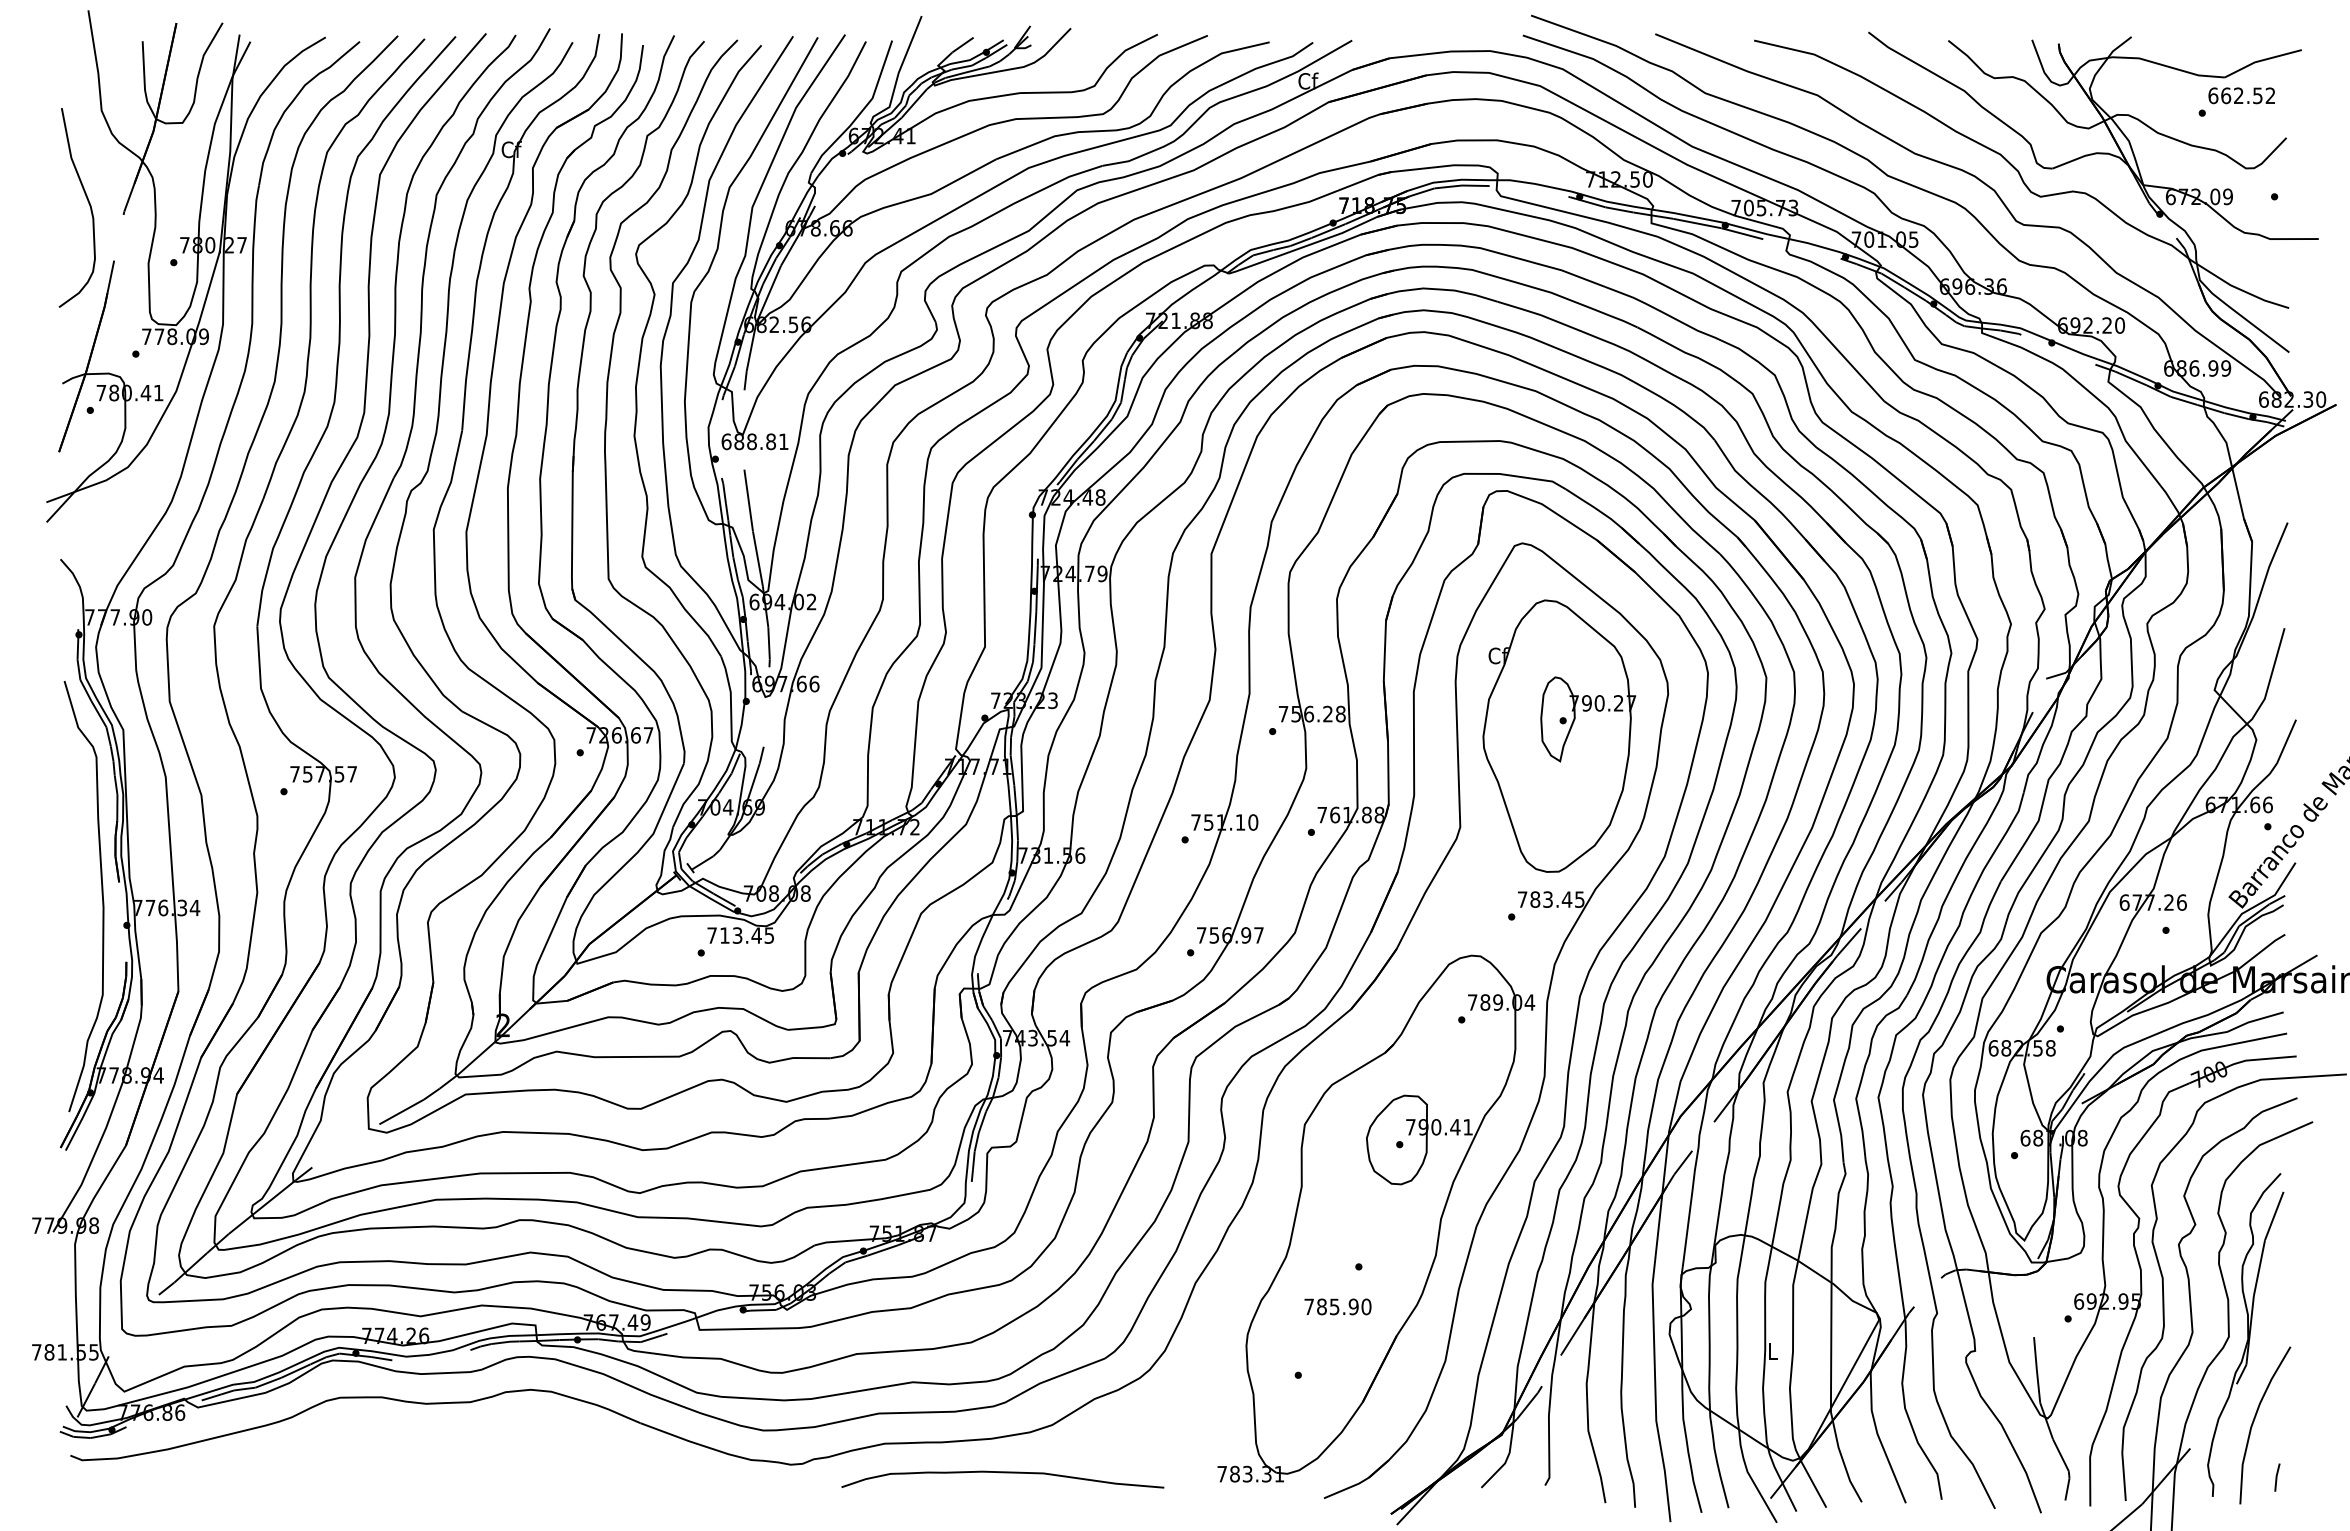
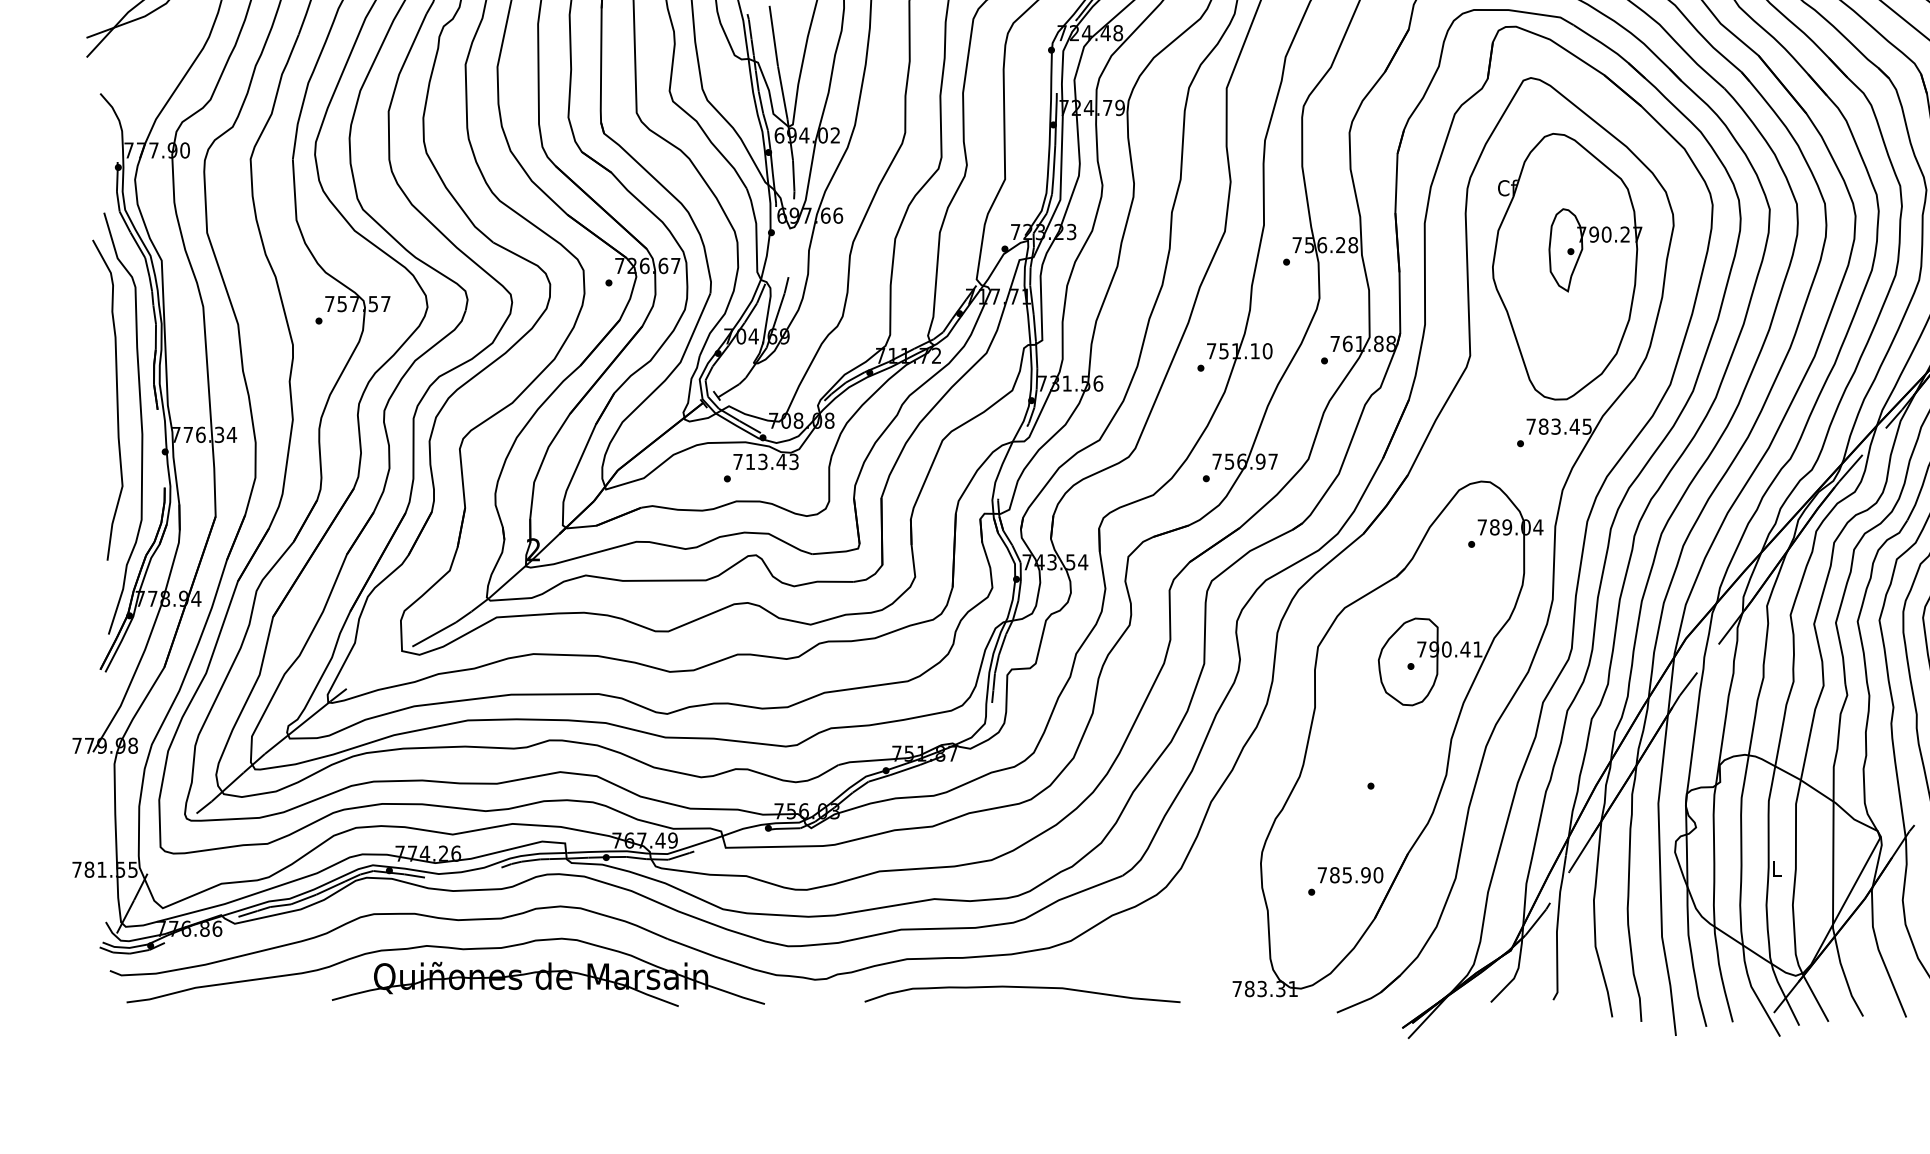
curve: (77, 872) -> (116, 400), added
text: (769, 935) -> (794, 461), 713.45 -> 713.43
text: (1337, 1306) -> (1350, 874), moved
part: (413, 1456) -> (445, 971), added

